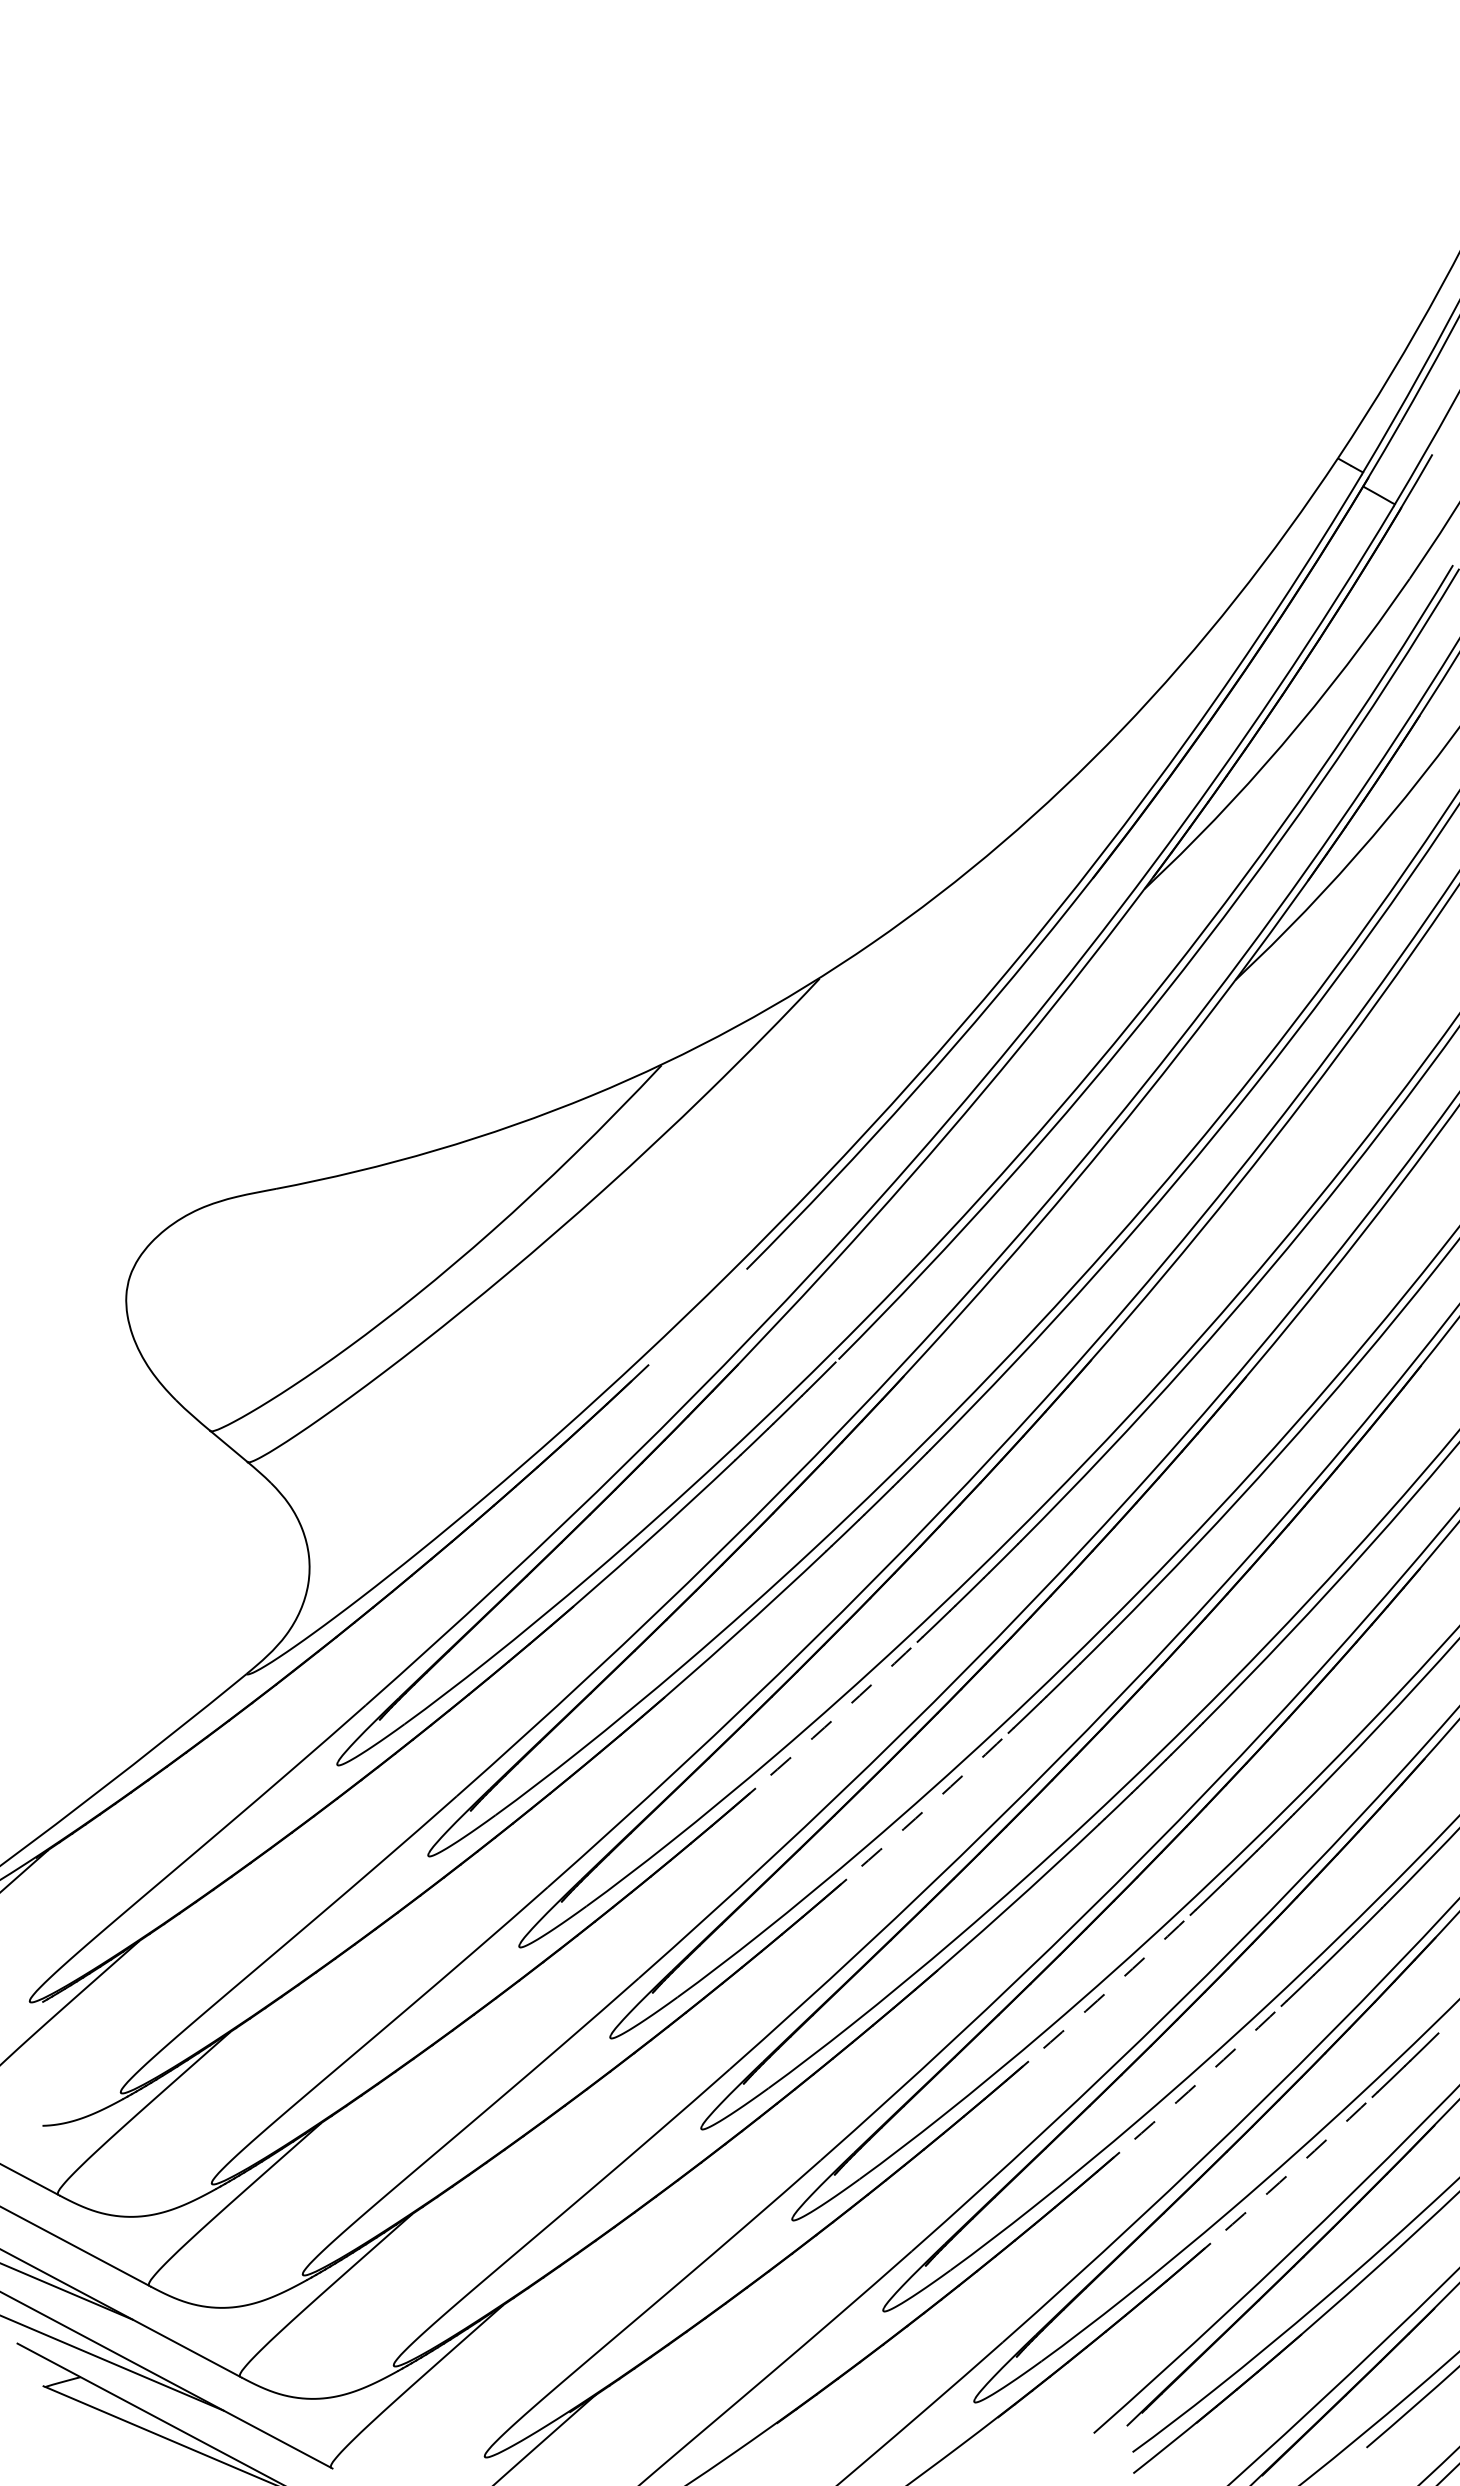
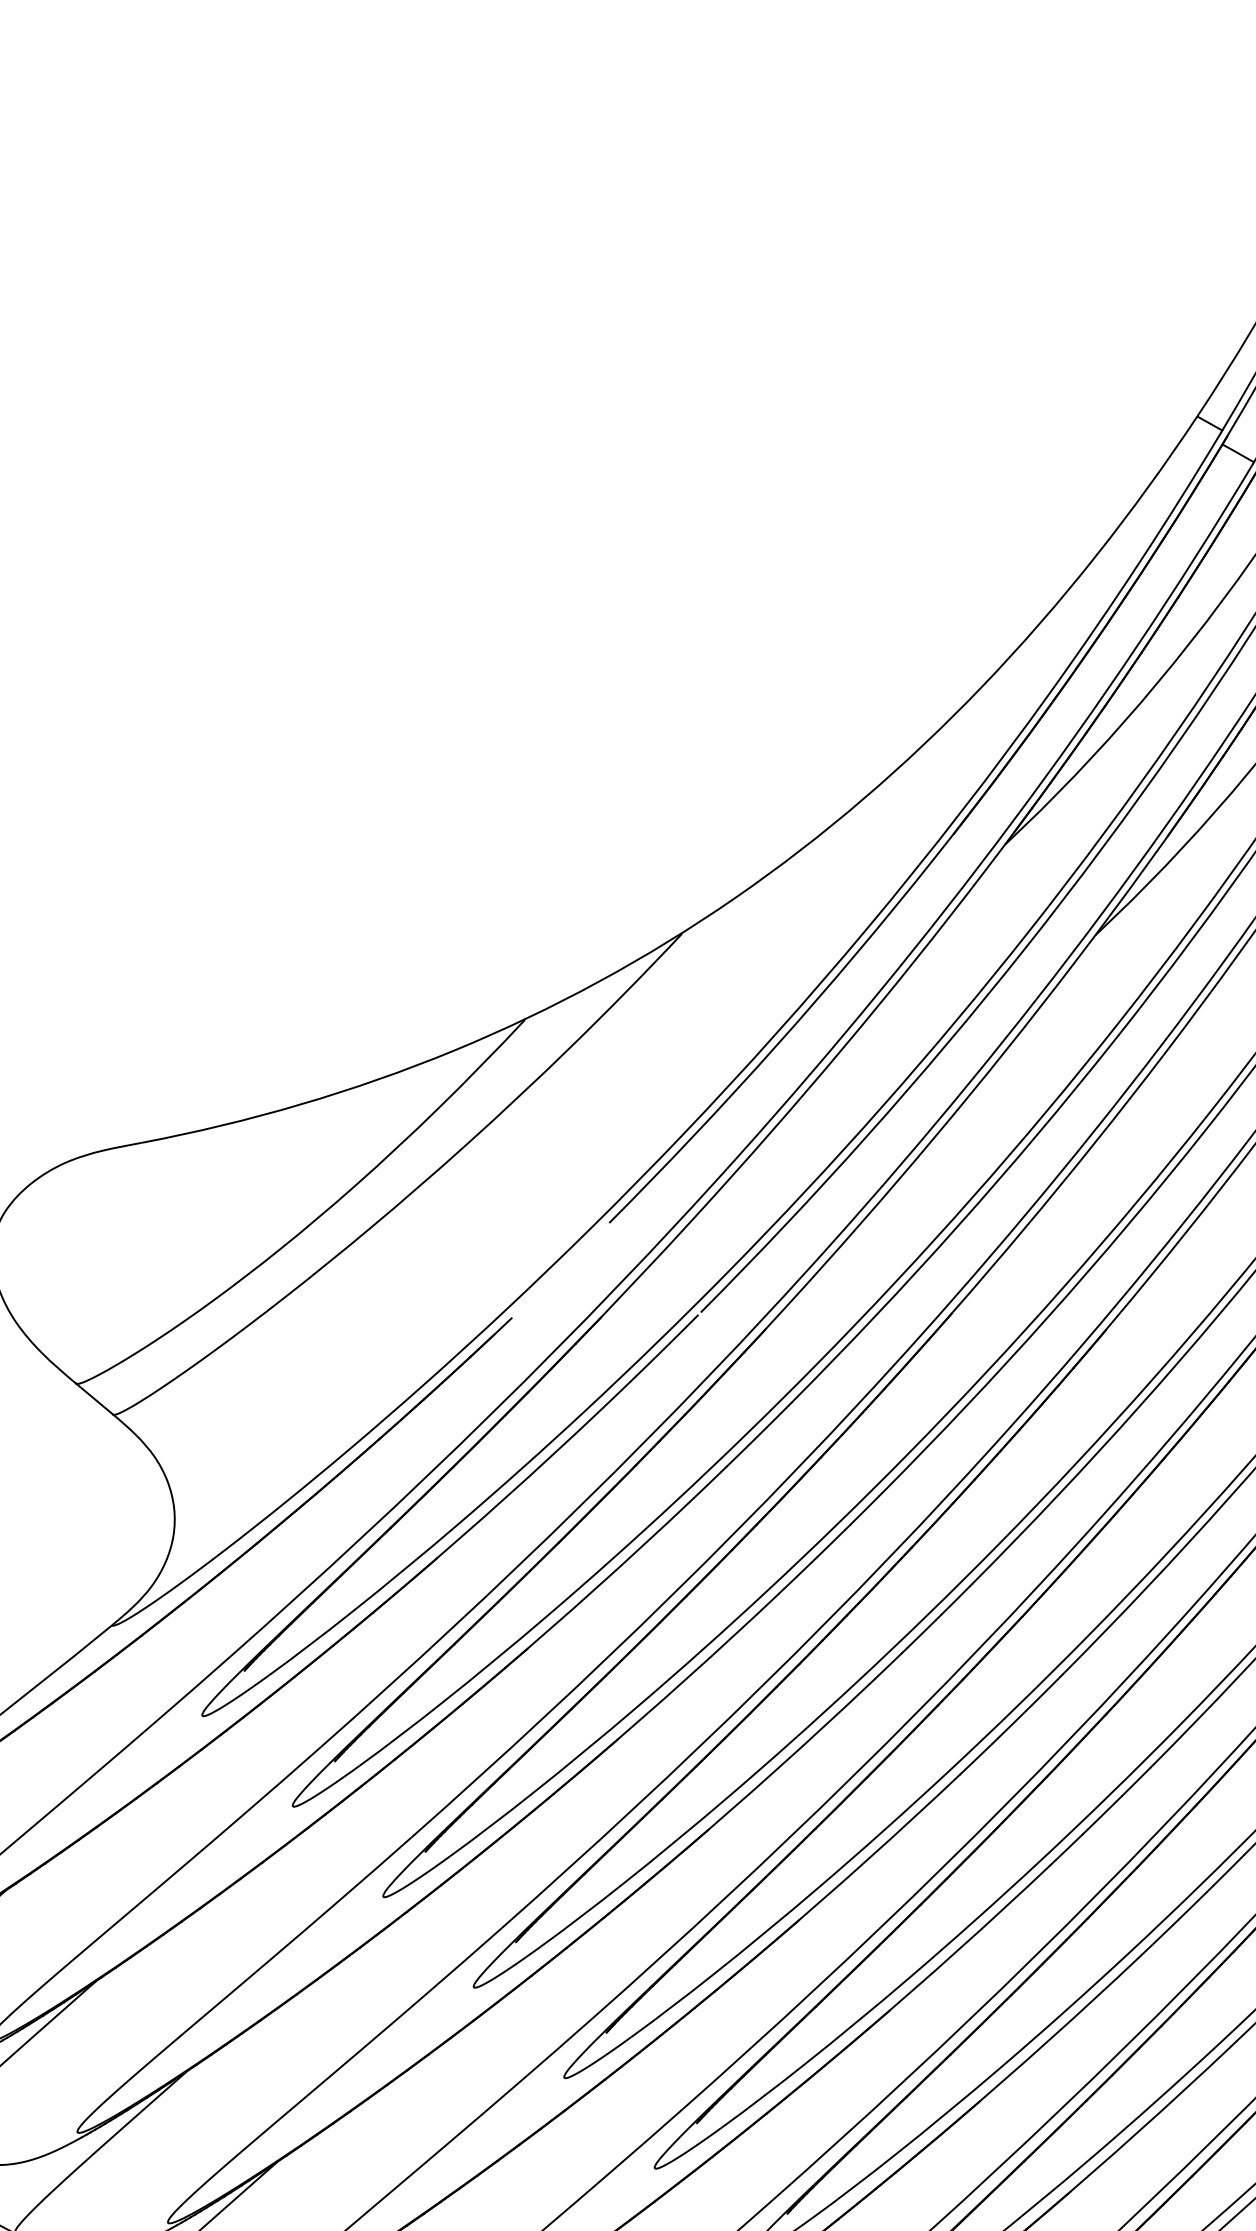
arc: (824, 1727) -> (686, 1678), dashed -> solid
arc: (915, 1818) -> (777, 1768), dashed -> solid
arc: (1097, 2000) -> (958, 1949), dashed -> solid
arc: (1188, 2091) -> (1048, 2040), dashed -> solid
arc: (1279, 2182) -> (1139, 2130), dashed -> solid

